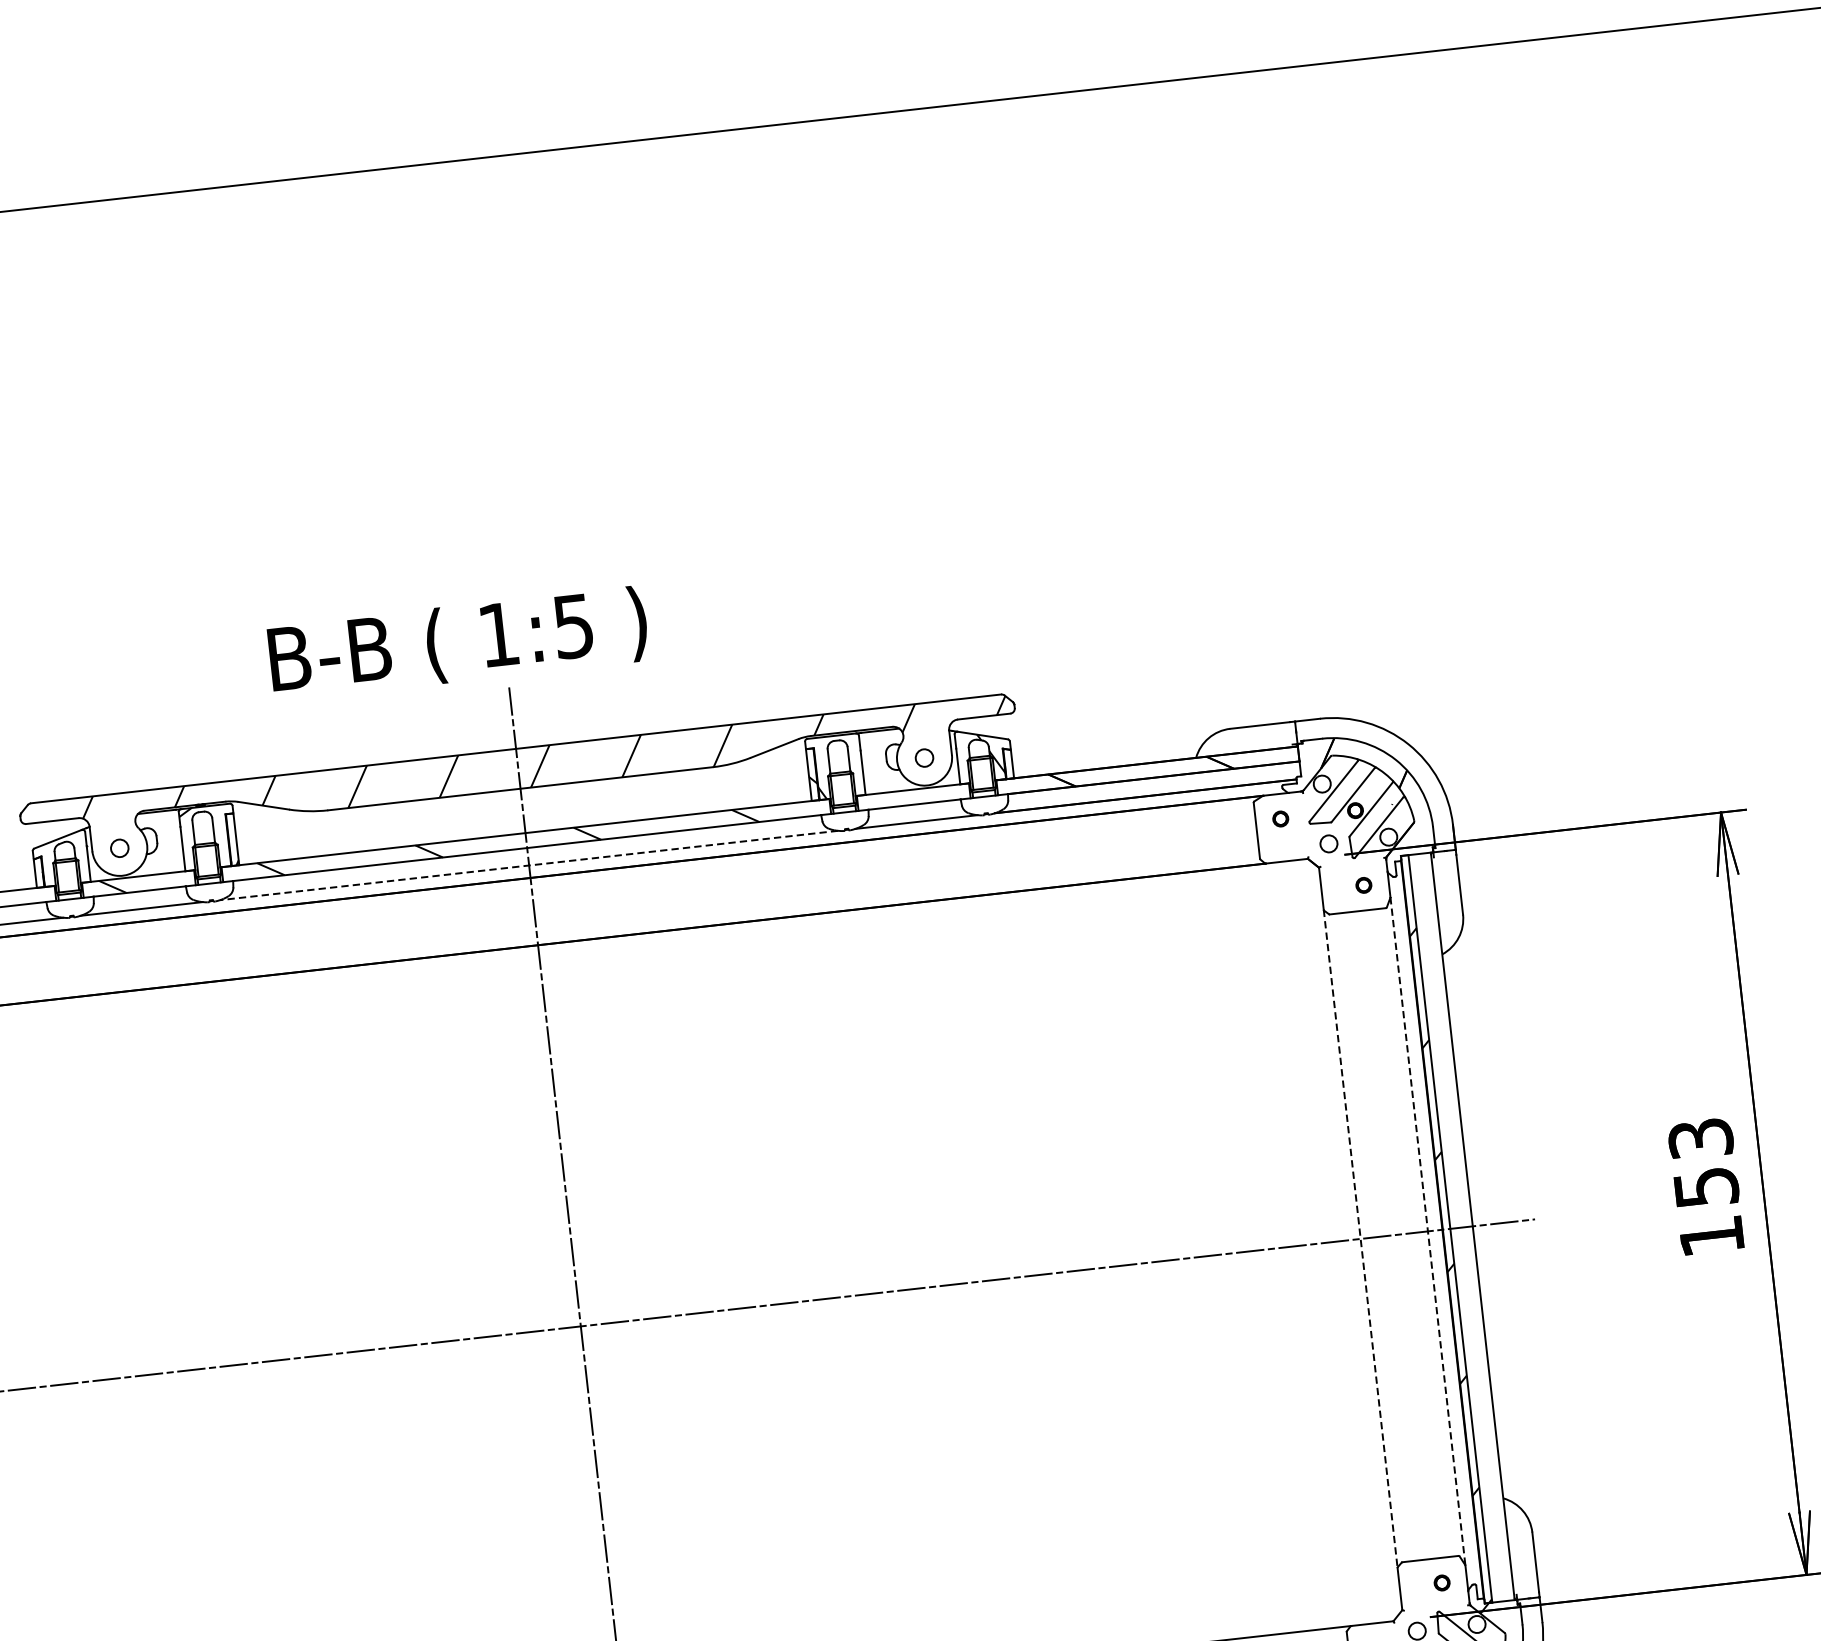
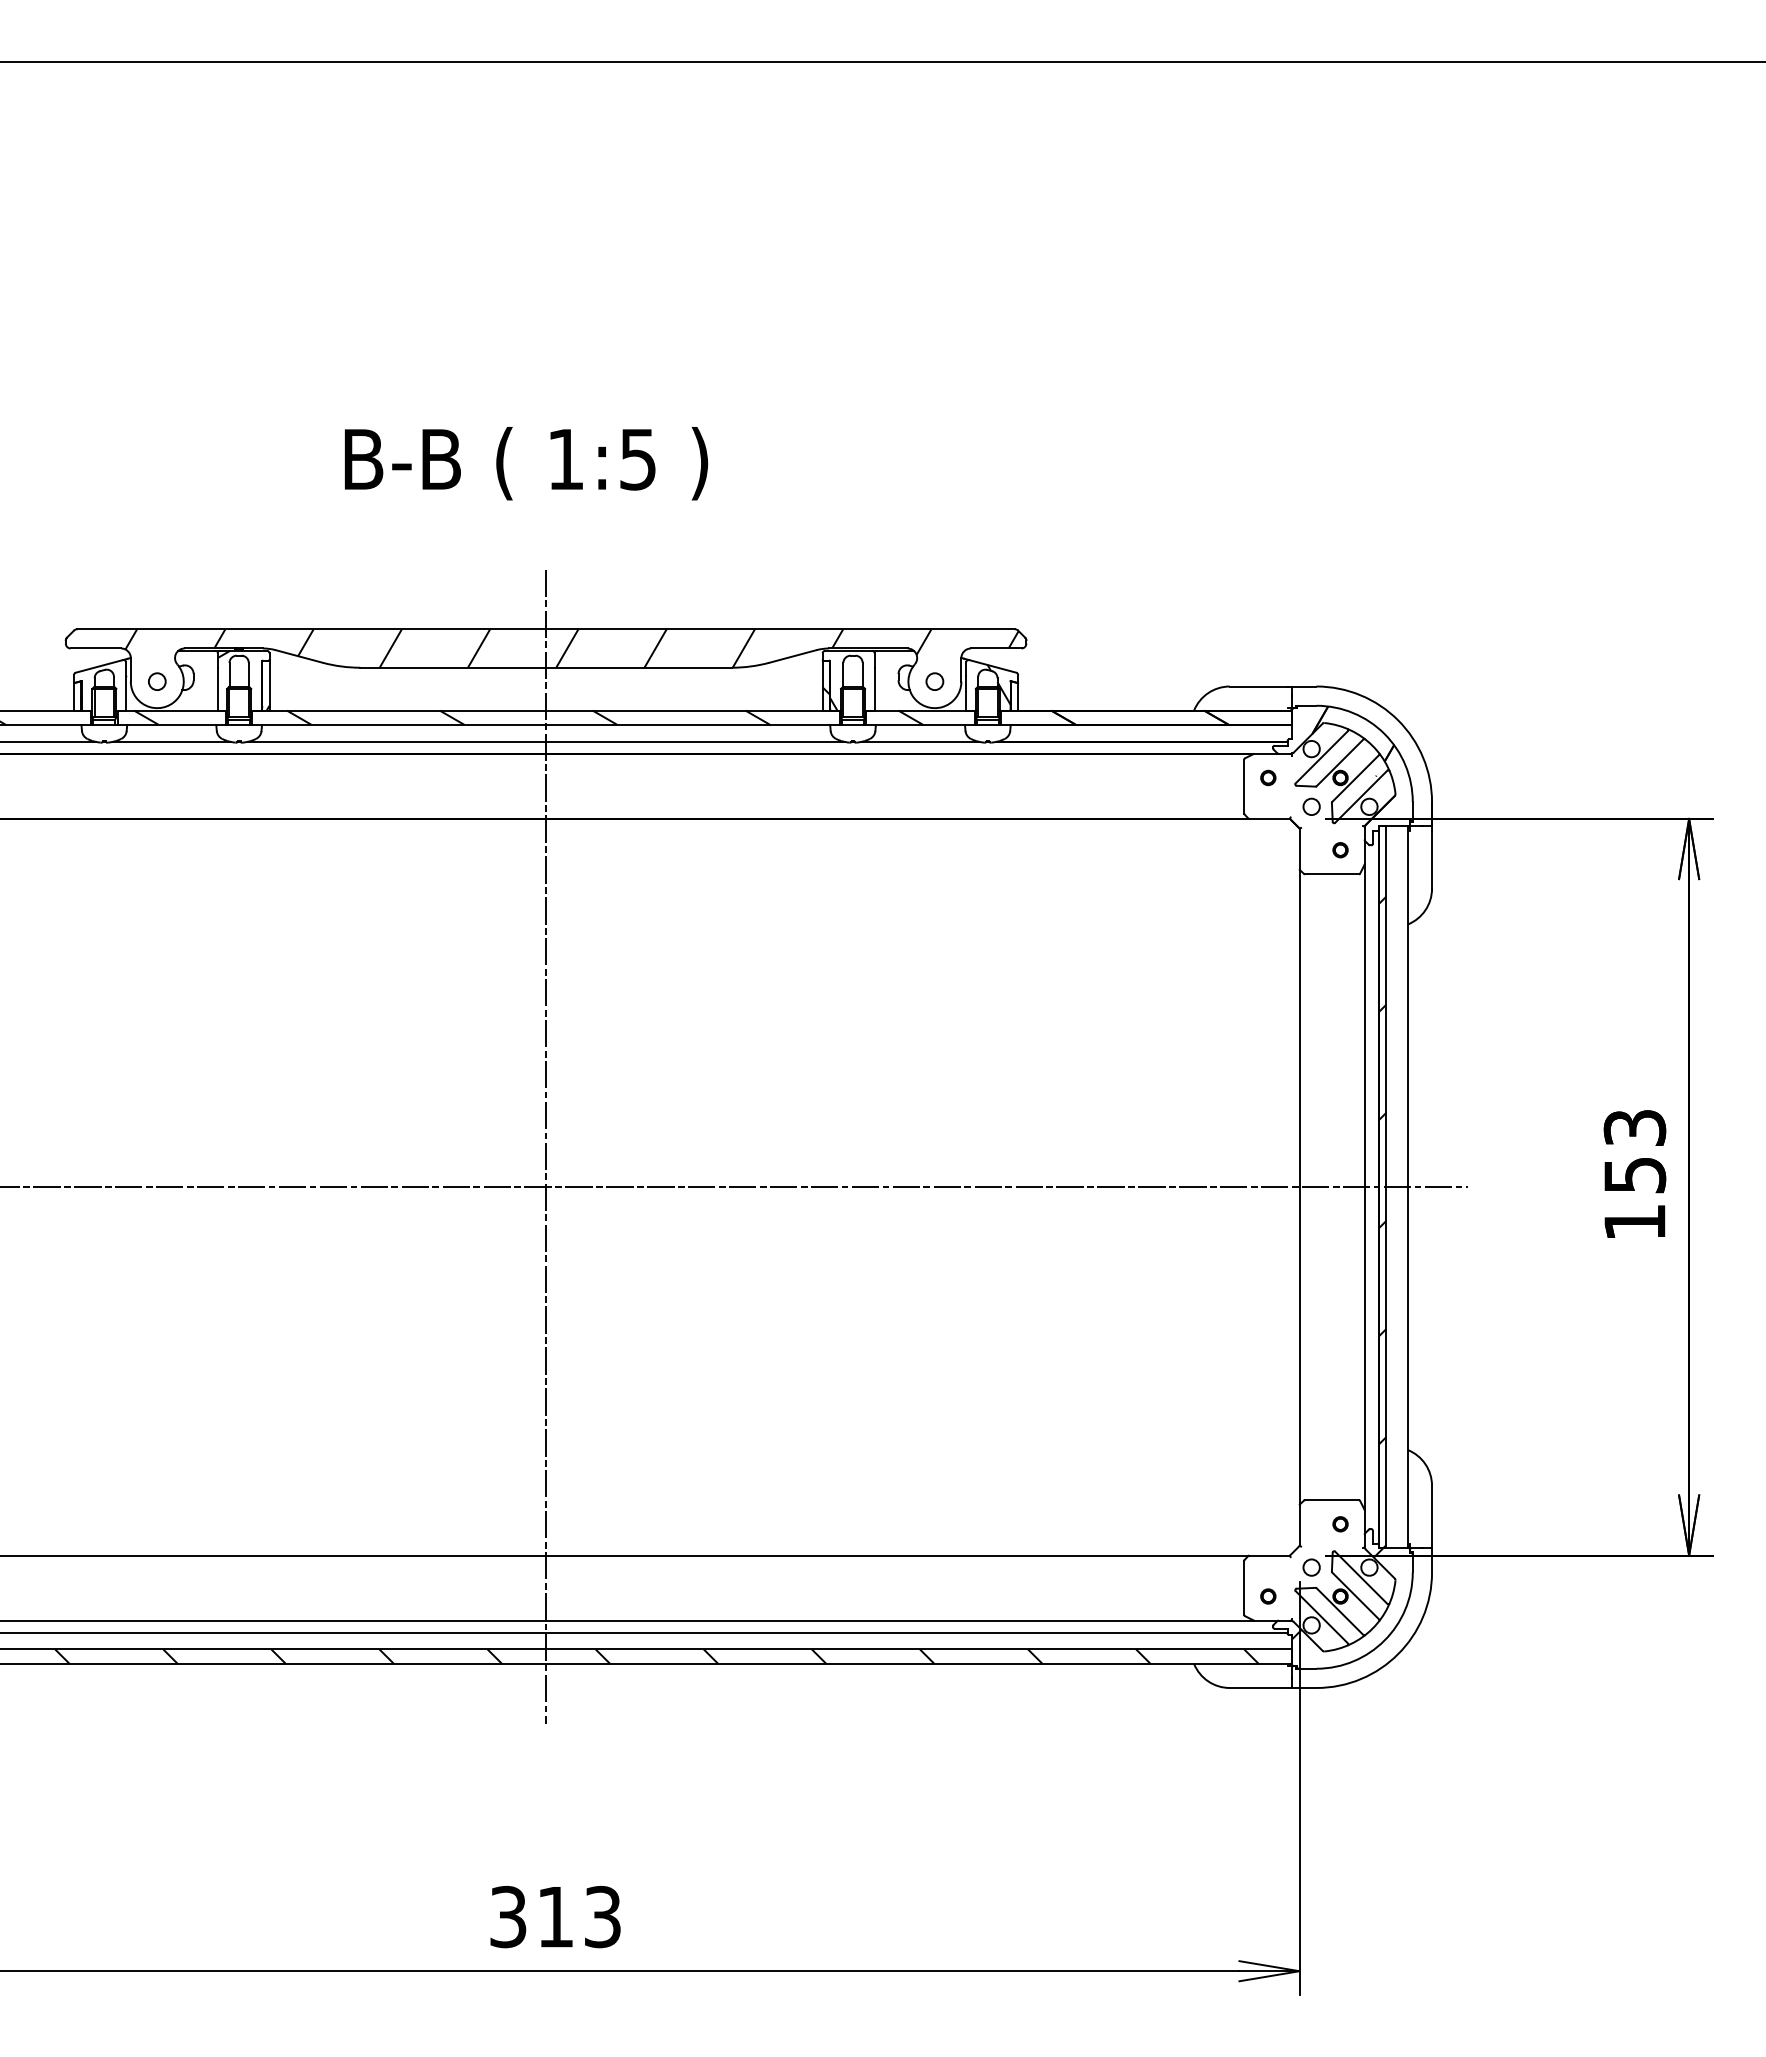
text: (458, 643) -> (526, 463), moved
hatch: (903, 797) -> (910, 717), added
line: (529, 865) -> (546, 741), dashed -> solid
line: (1427, 1231) -> (1364, 1187), dashed -> solid
line: (1360, 1239) -> (1299, 1187), dashed -> solid

